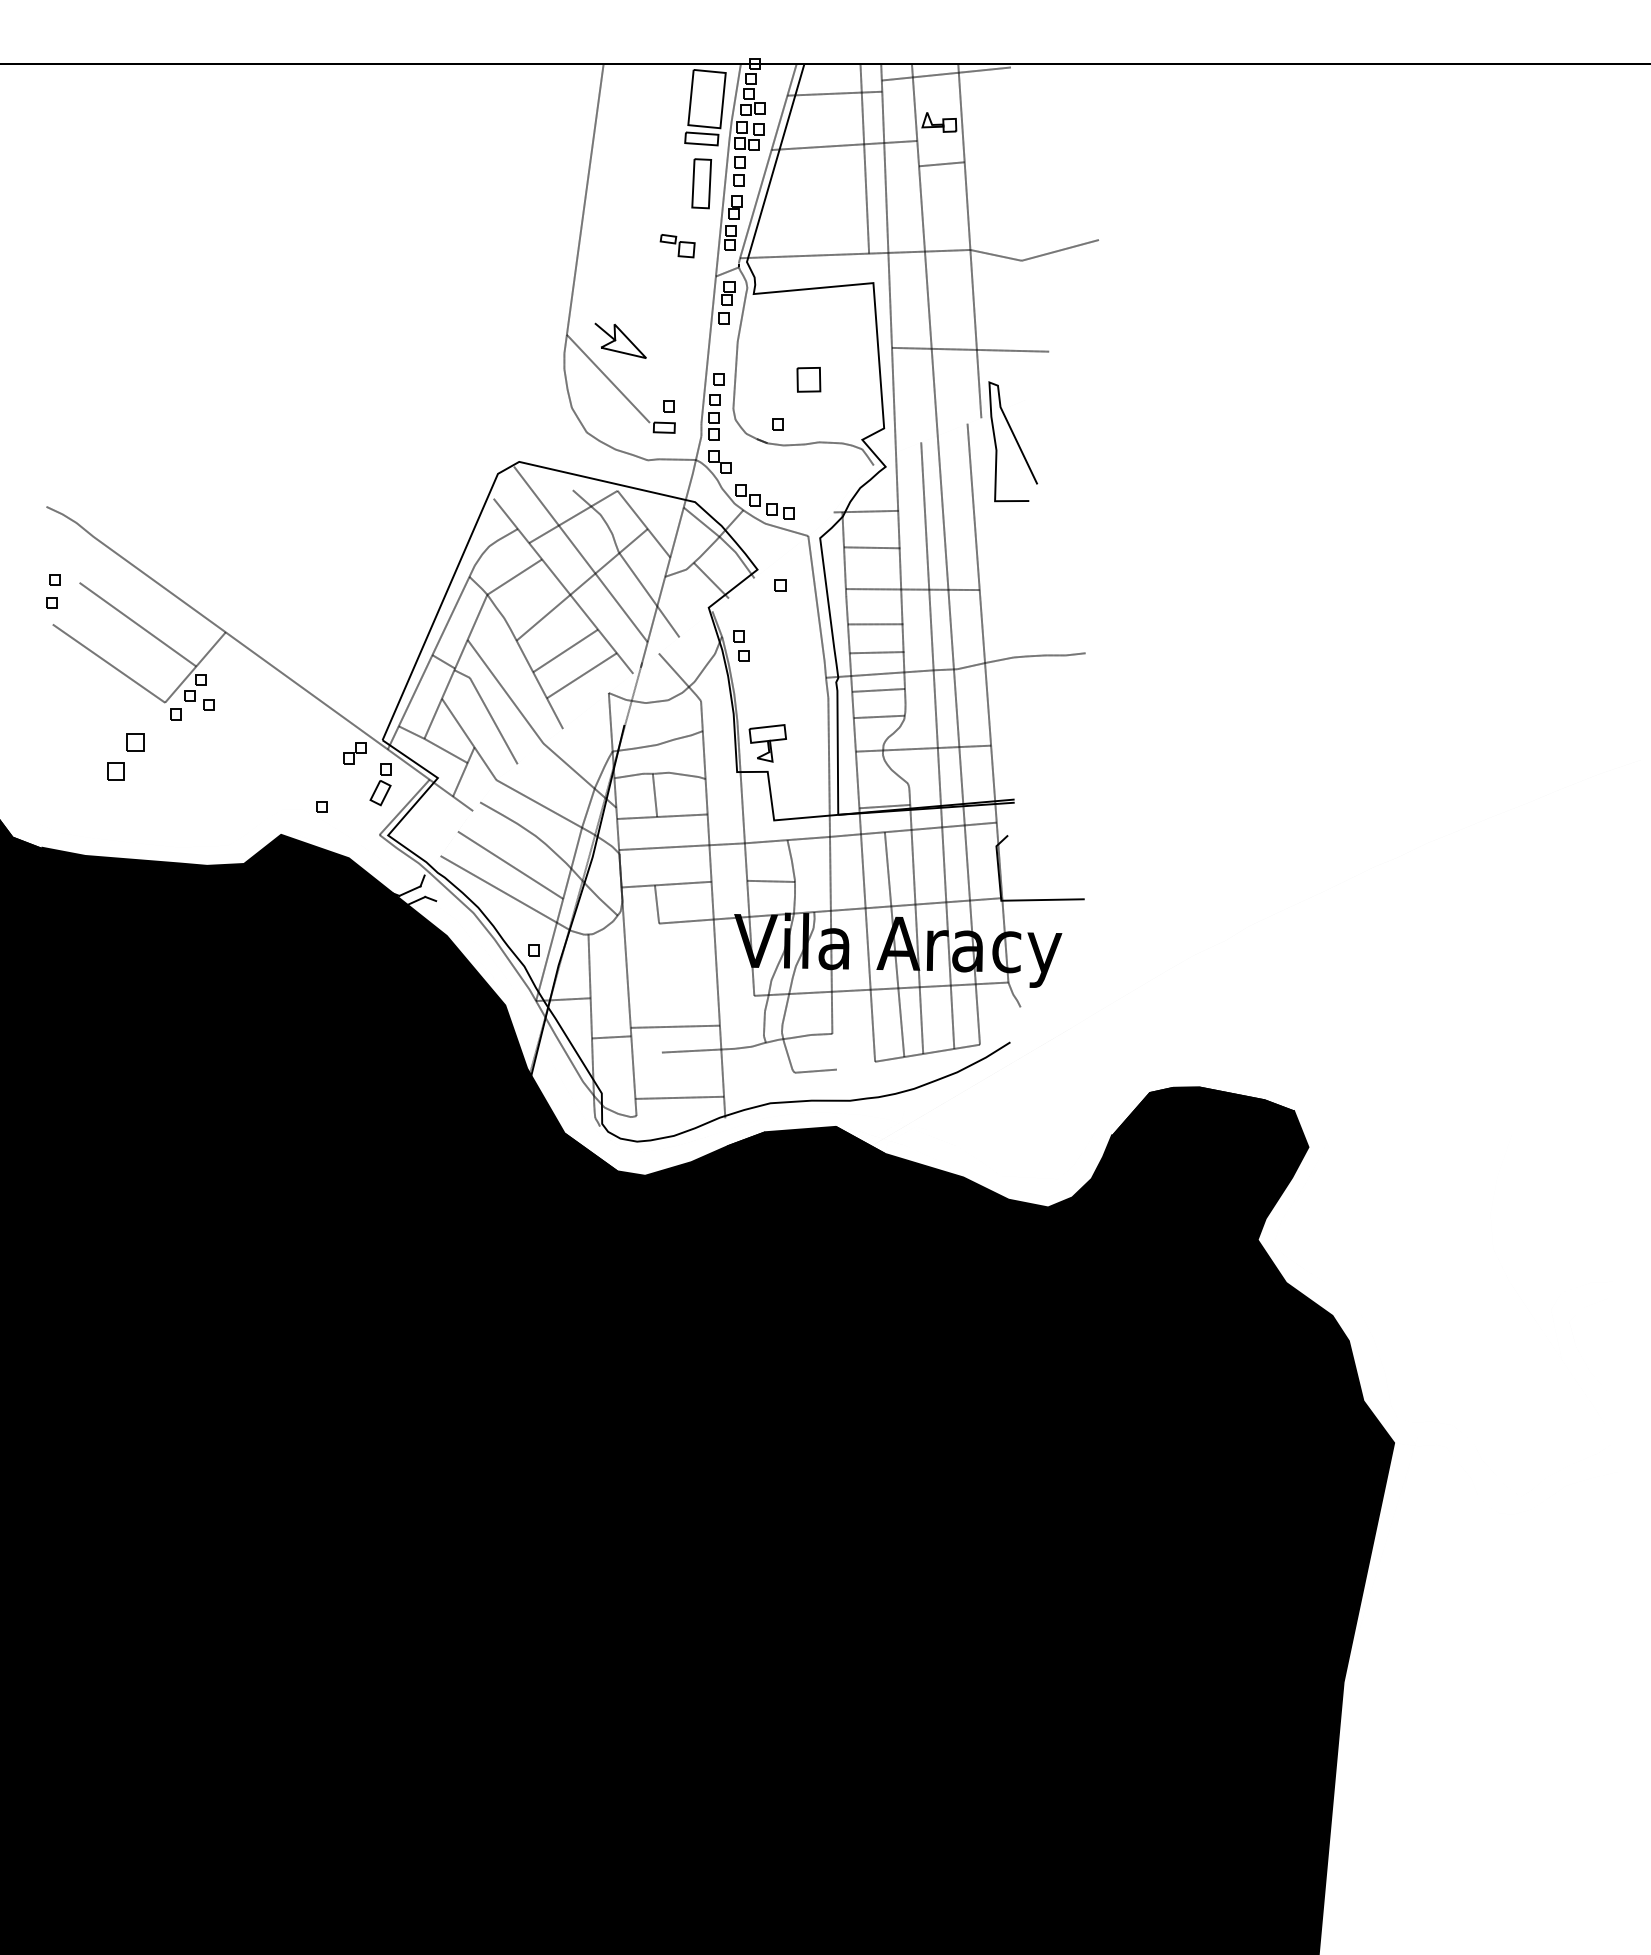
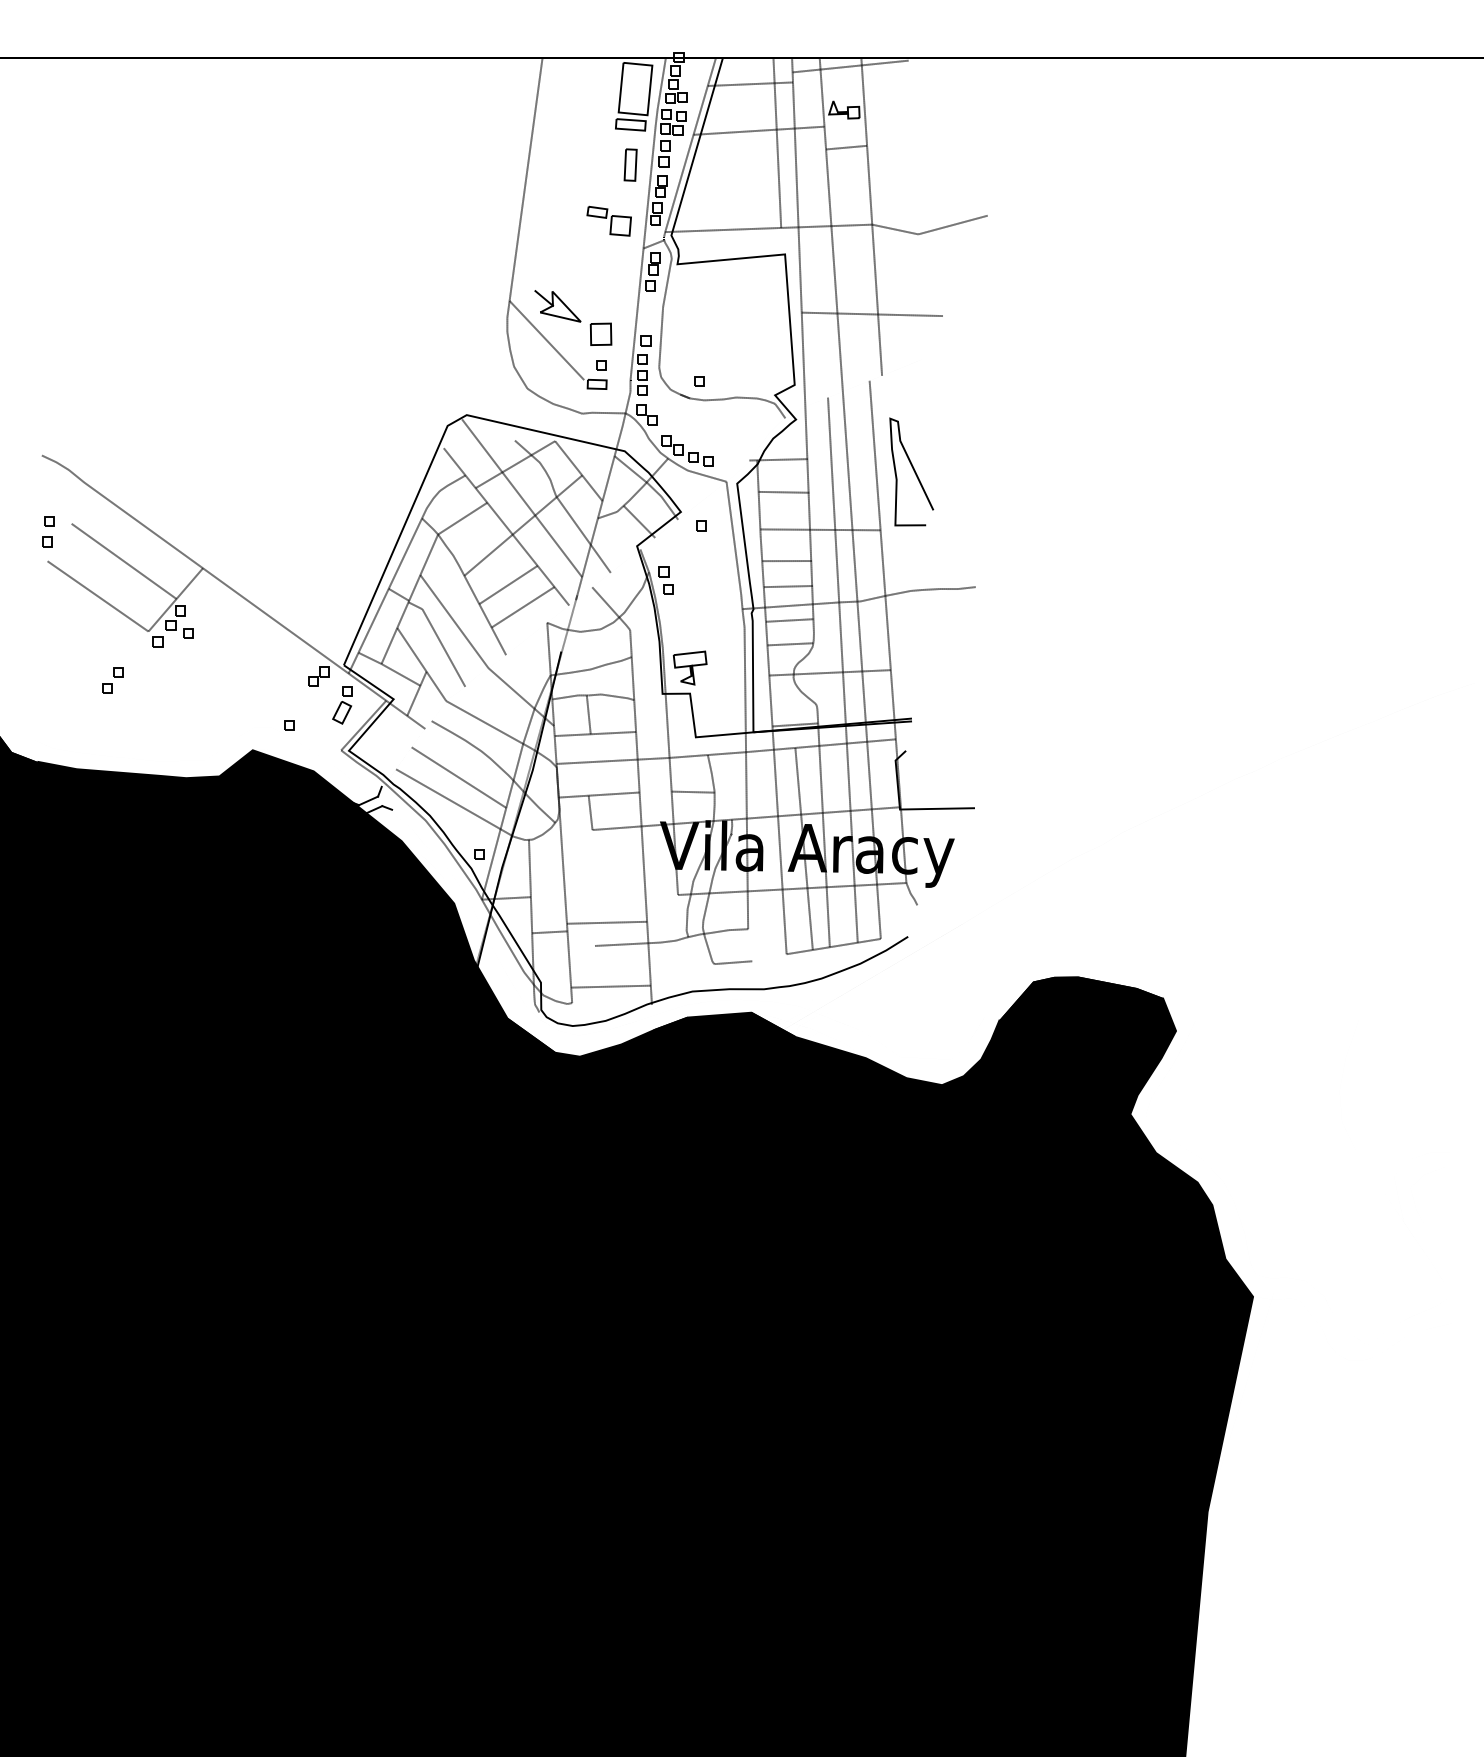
part: (701, 183) -> (630, 164), size x0.71
part: (676, 245) -> (608, 220), size x1.43
part: (808, 378) -> (600, 333), moved
curve: (1015, 441) -> (913, 471), moved
part: (125, 757) -> (112, 680), size x0.62

